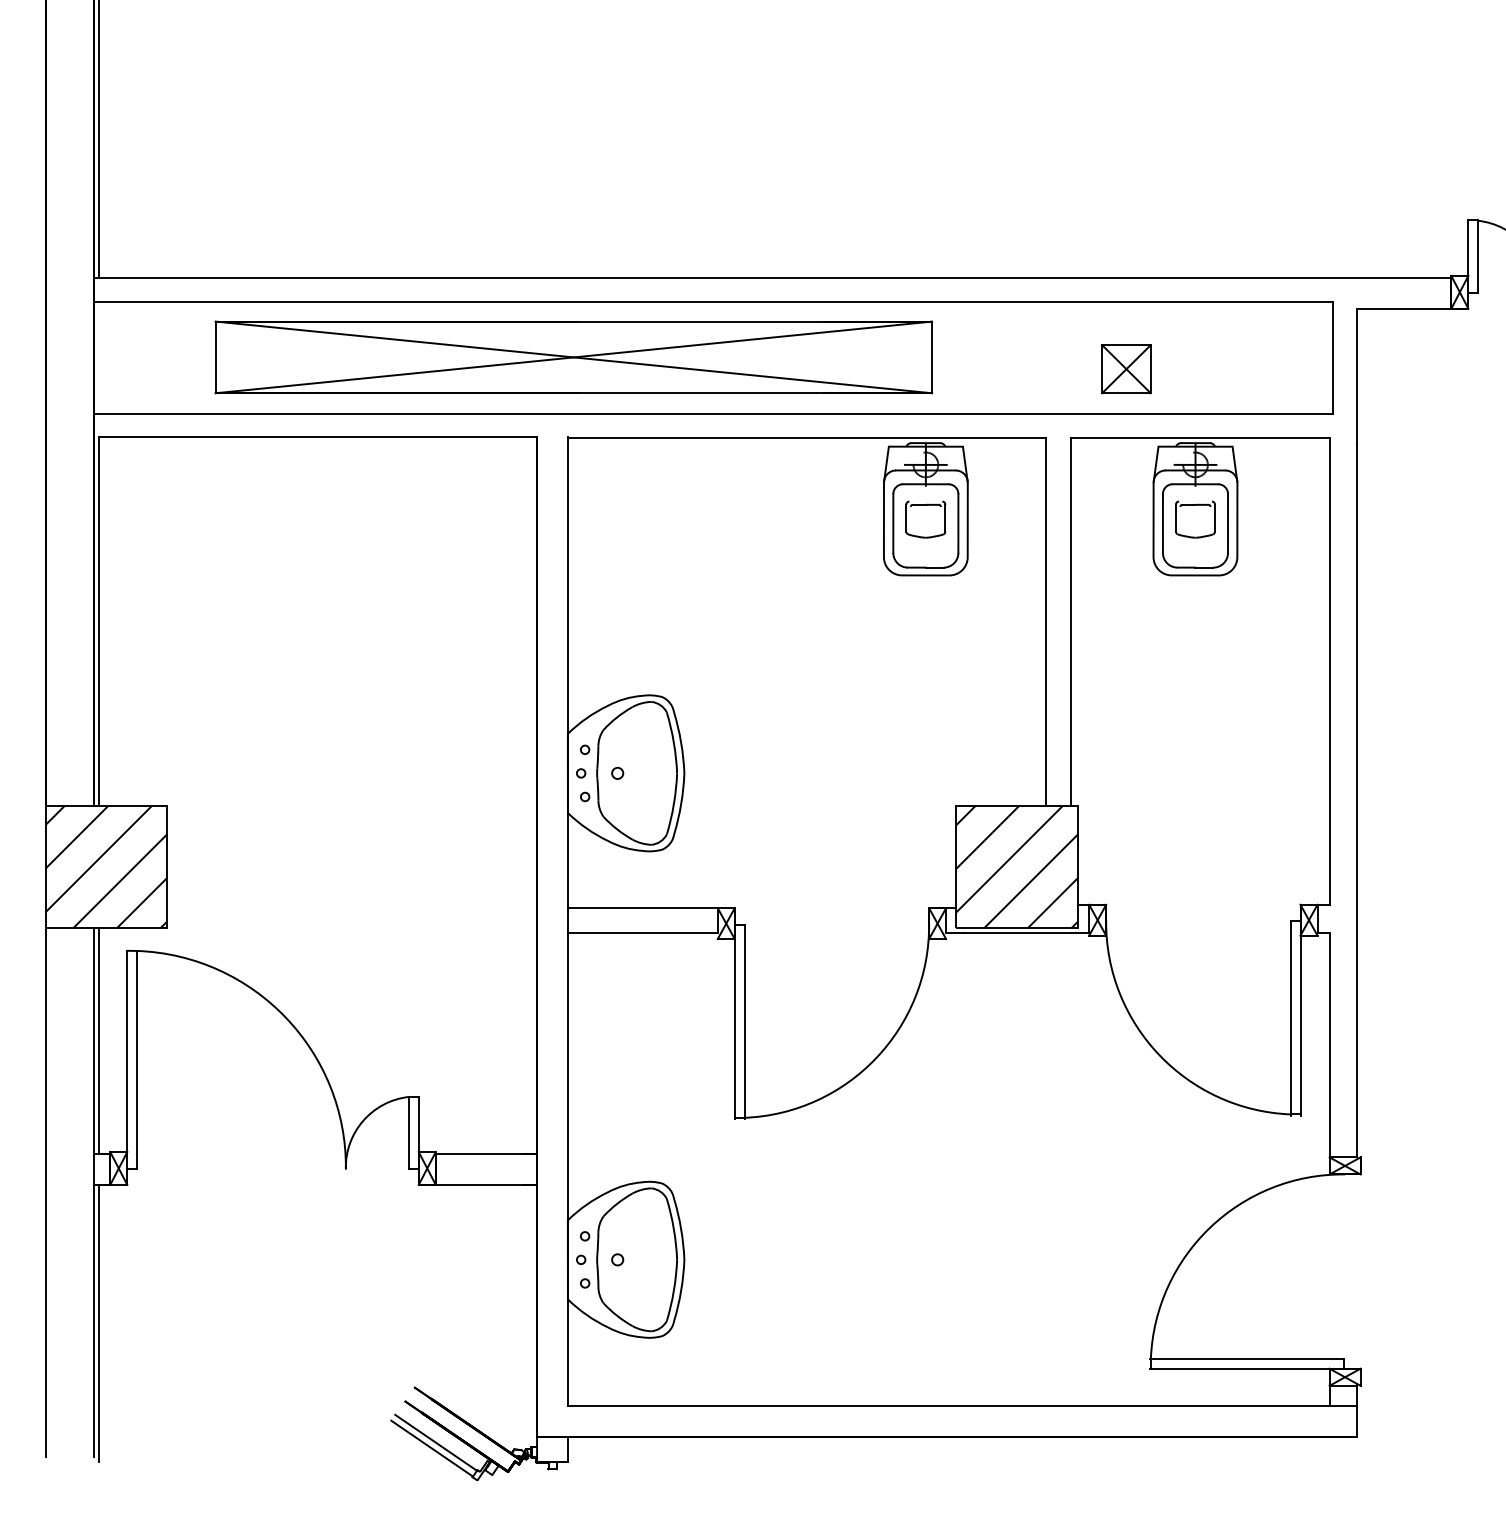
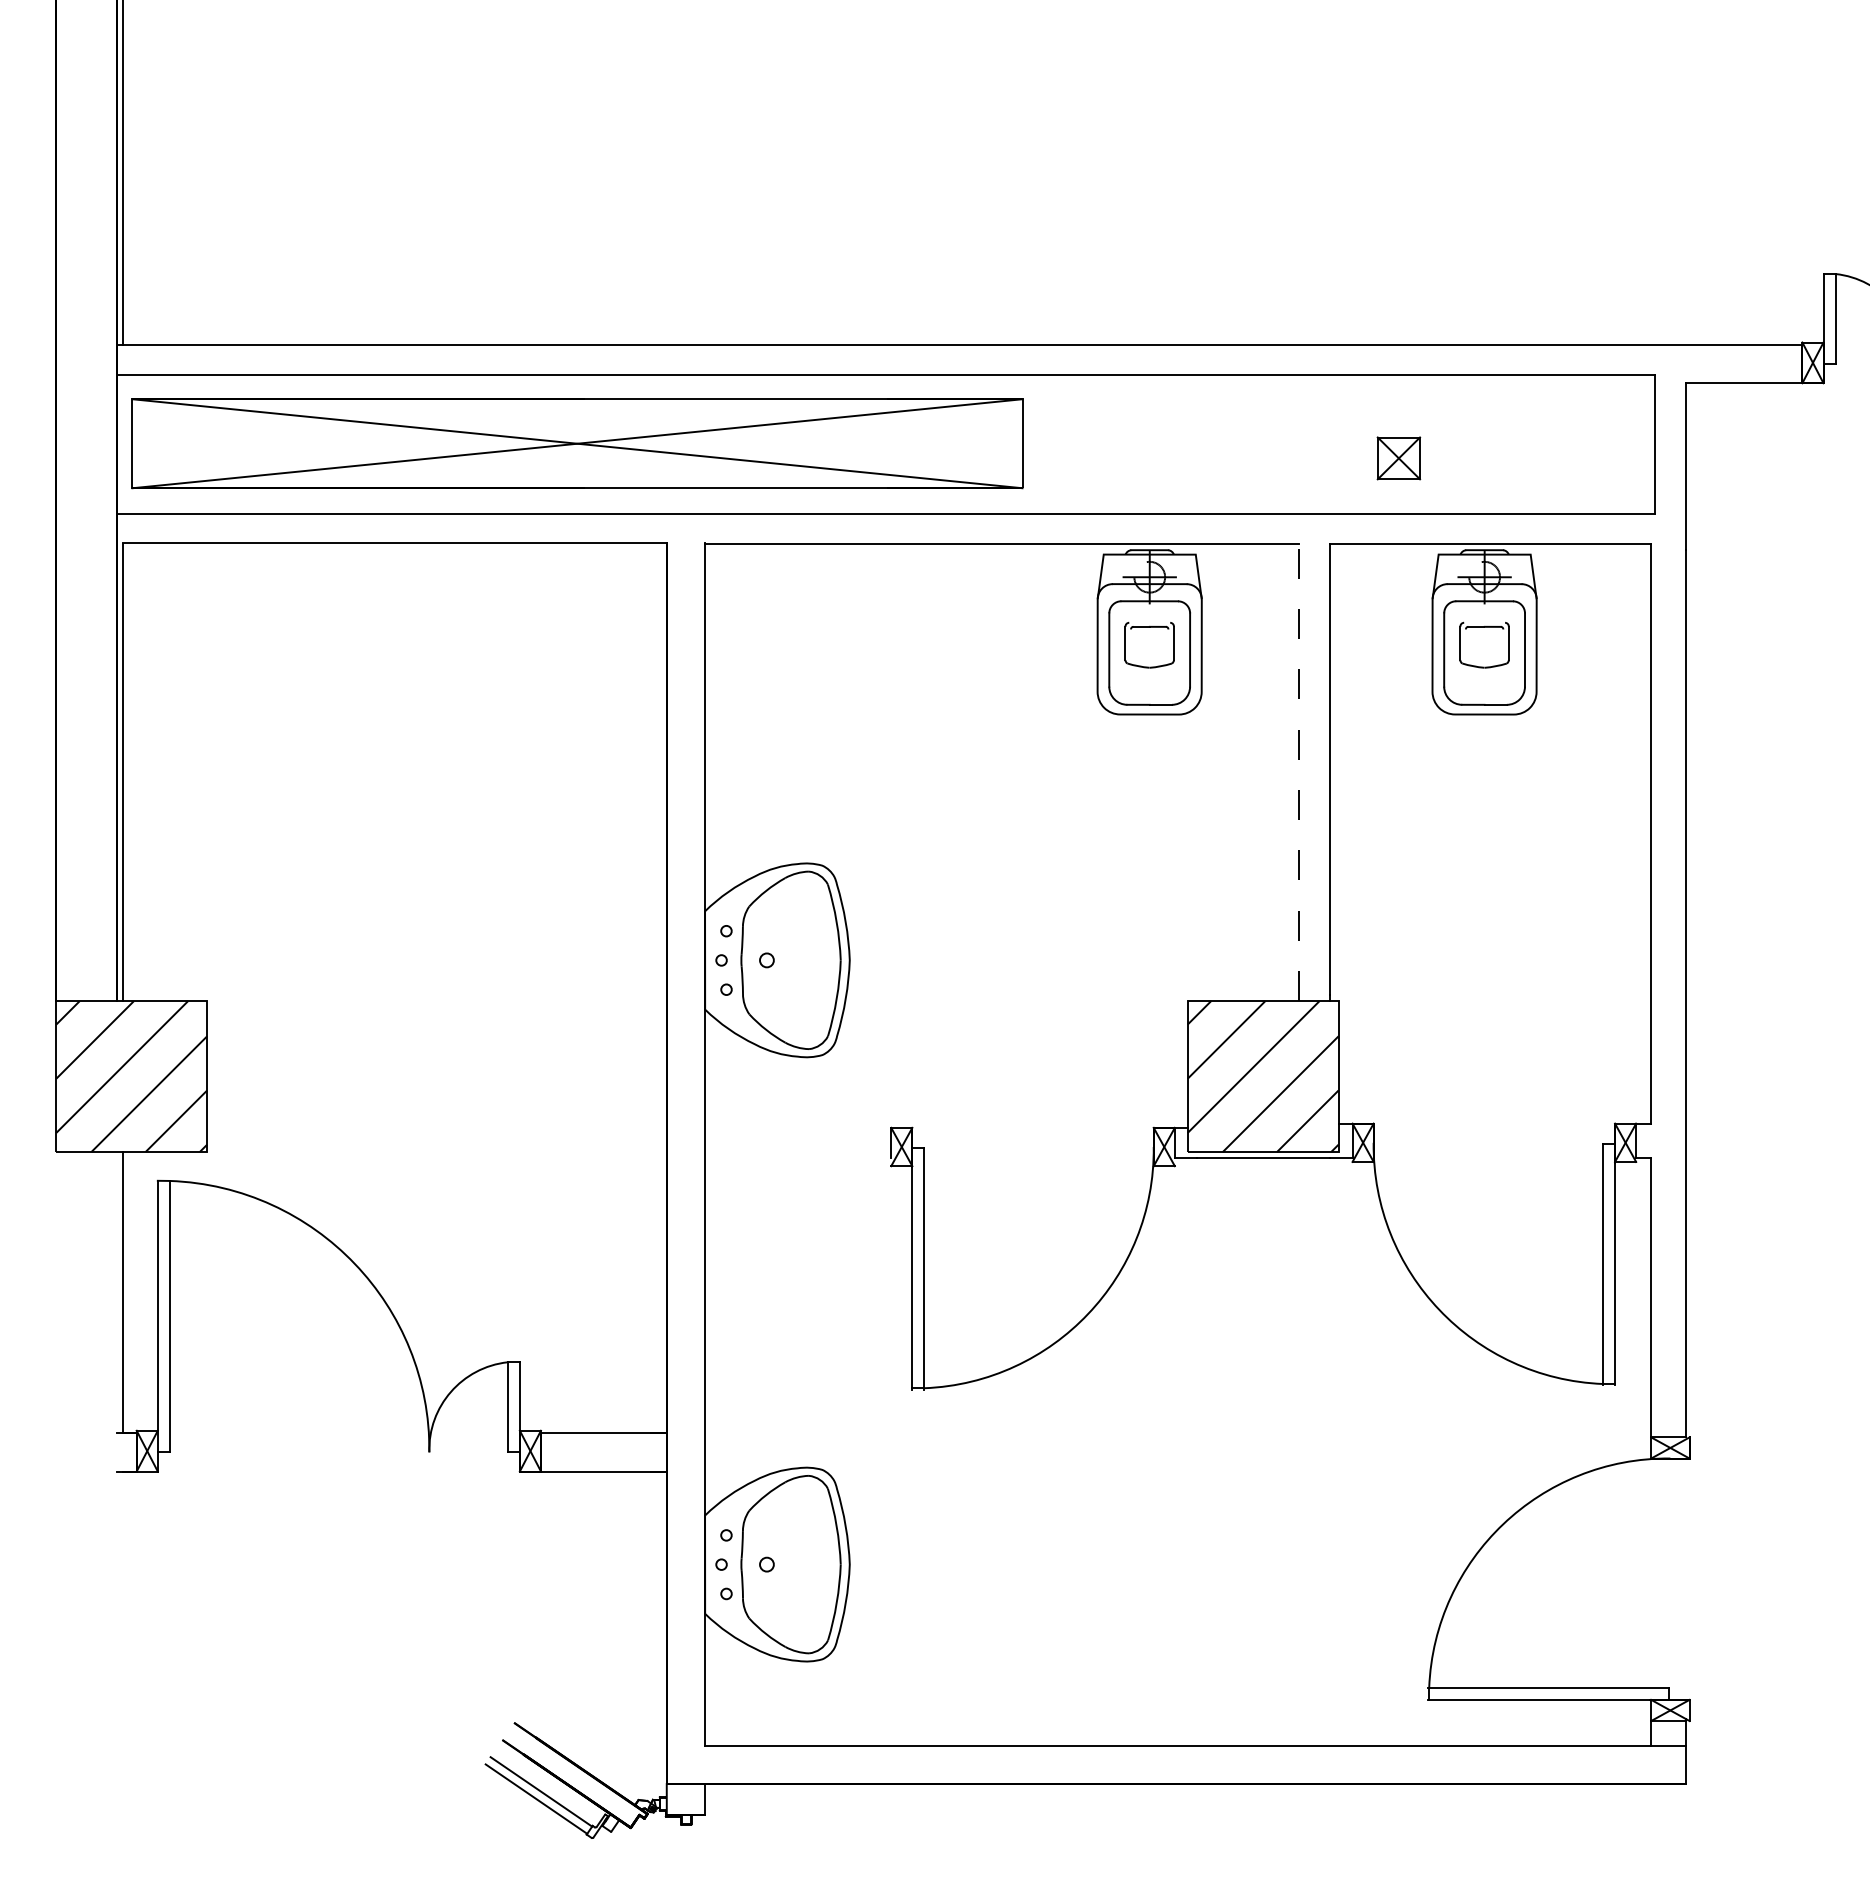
part: (573, 357) -> (577, 443), moved
part: (1126, 369) -> (1398, 458), size x0.7
line: (1046, 622) -> (1299, 772), solid -> dashed
line: (643, 907) -> (798, 1127), removed
line: (643, 932) -> (798, 1158), removed
line: (45, 1192) -> (56, 1480), removed
line: (94, 1192) -> (116, 1480), removed
line: (98, 1323) -> (122, 1643), removed

